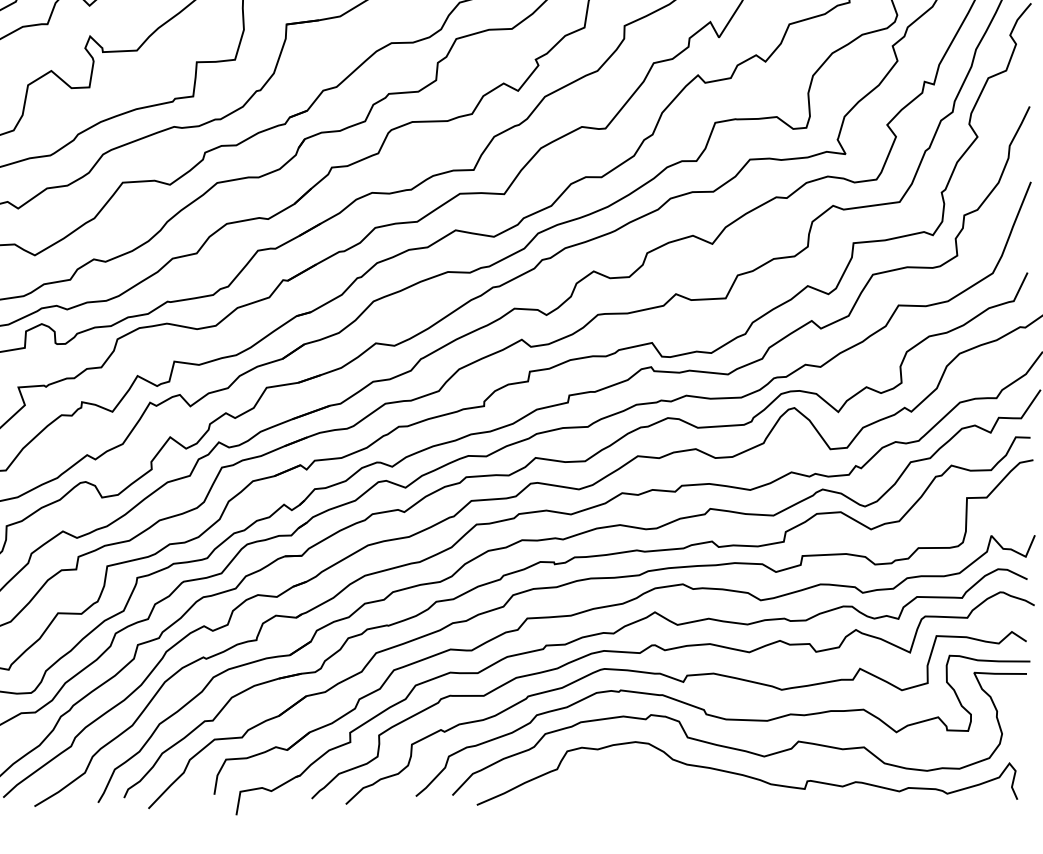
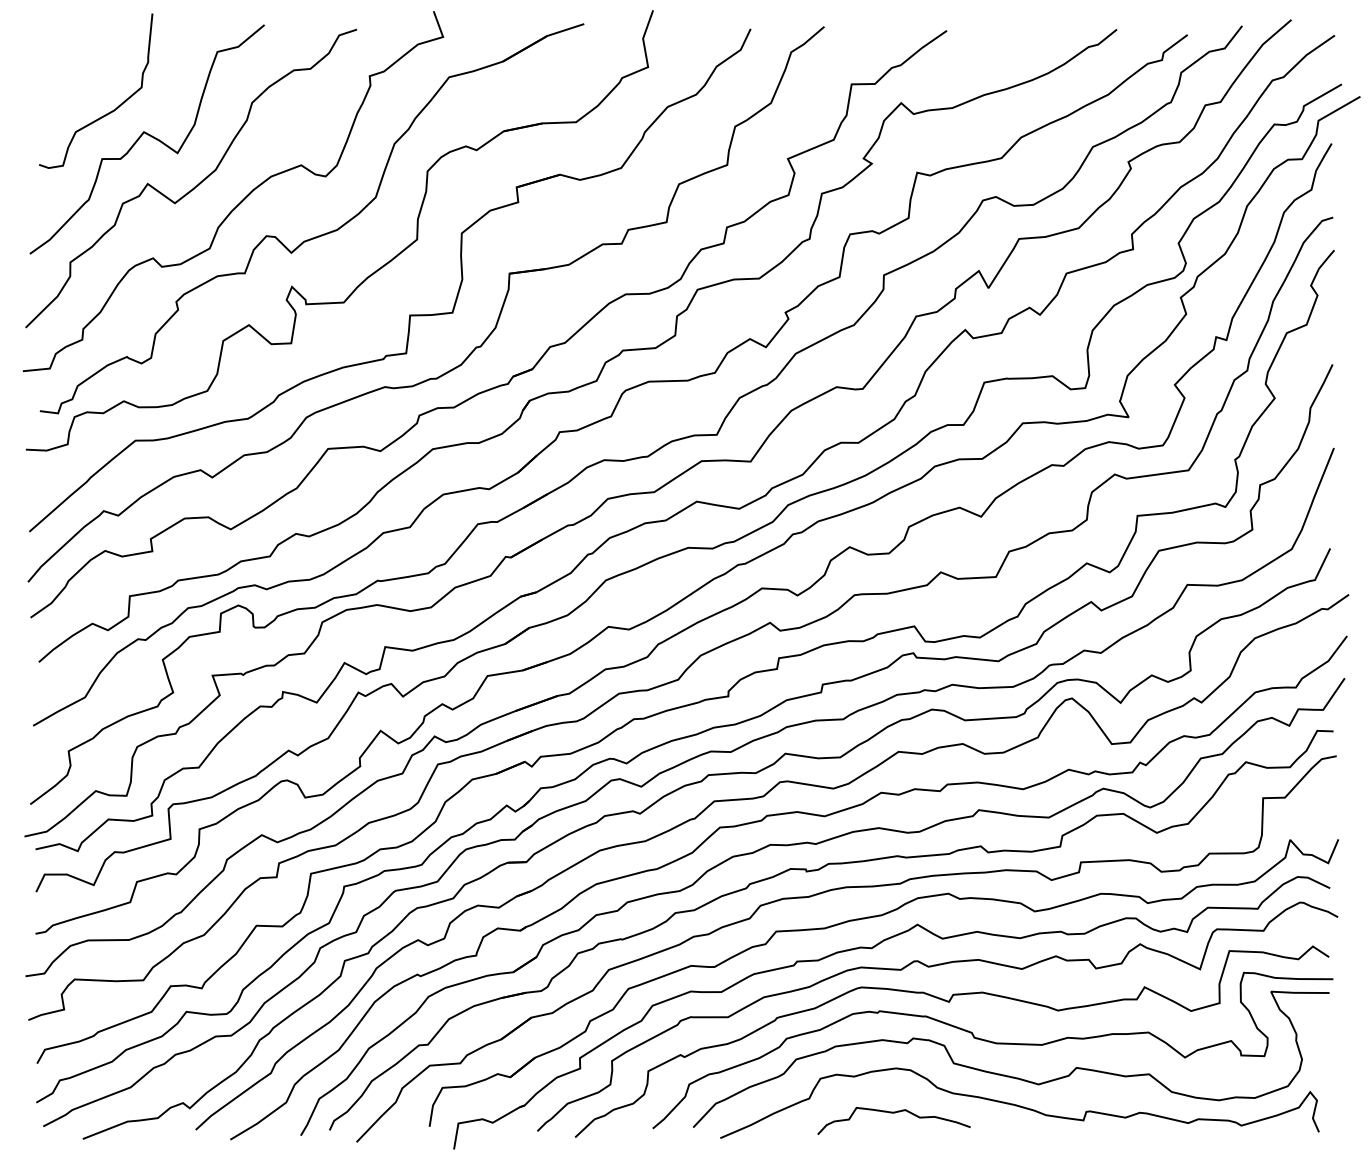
curve: (633, 782) -> (893, 1113), added

